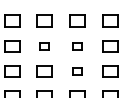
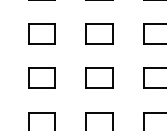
part: (44, 46) -> (41, 34), size x1.67
part: (77, 46) -> (99, 34), size x1.67
part: (77, 71) -> (99, 78), size x1.67

